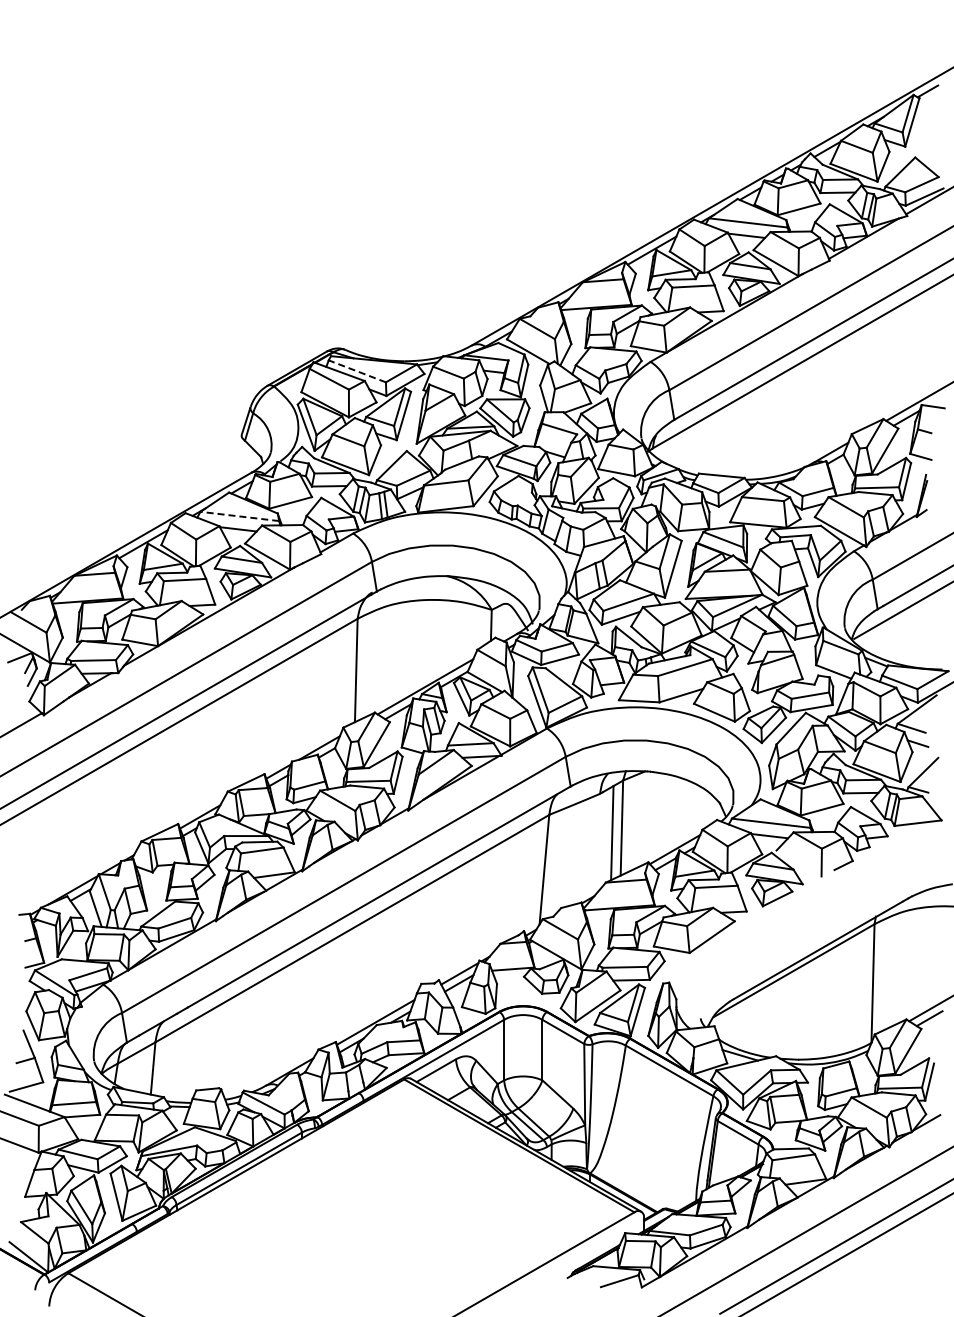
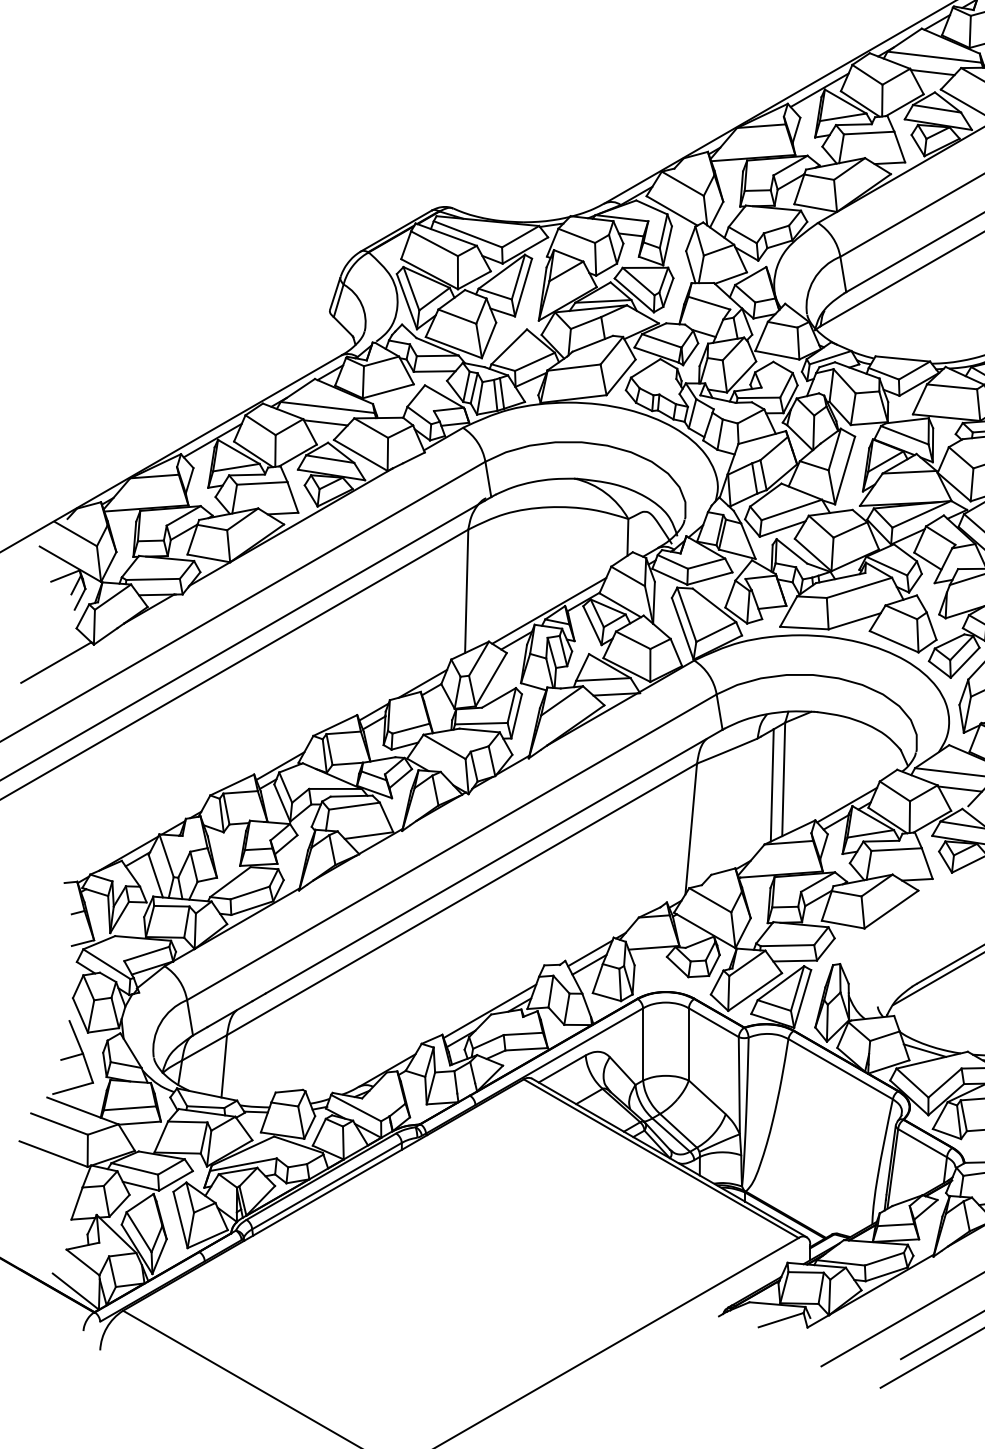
line: (357, 371) -> (468, 234), dashed -> solid
line: (239, 516) -> (327, 407), dashed -> solid

